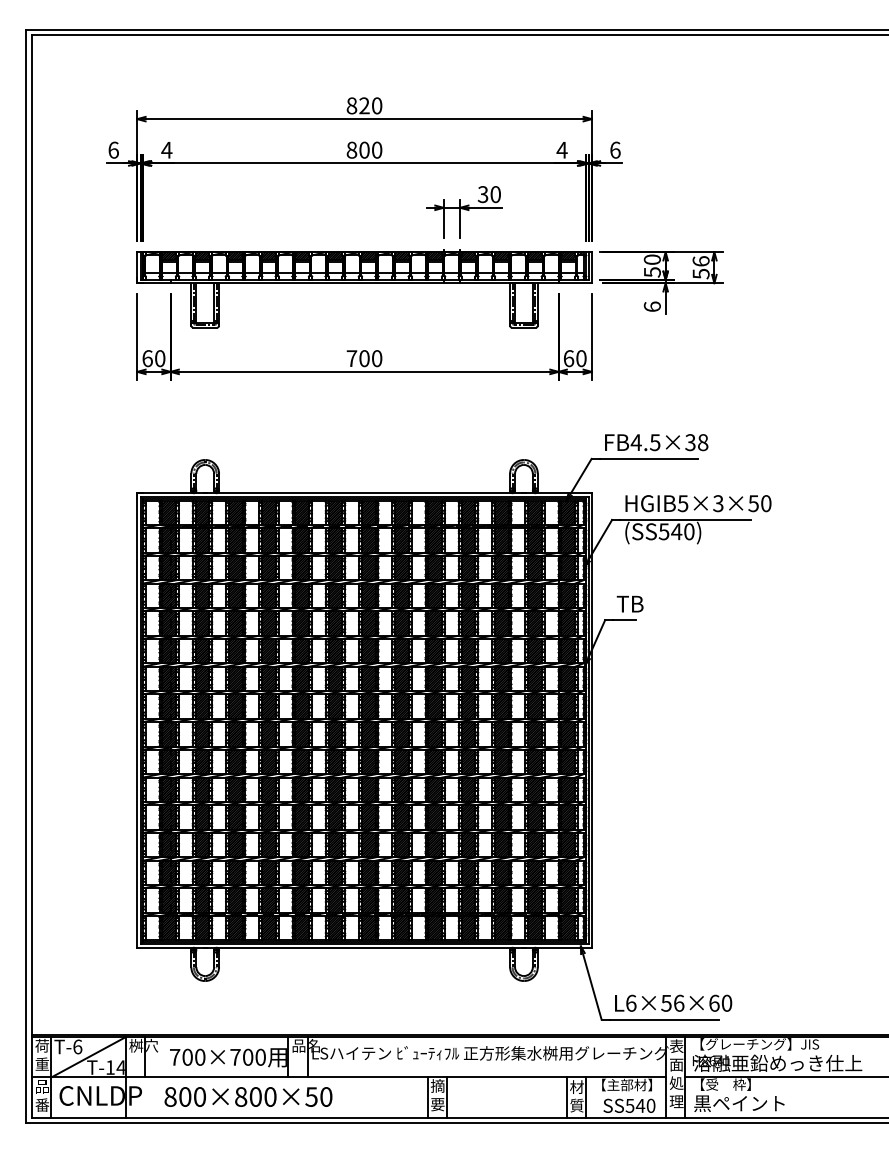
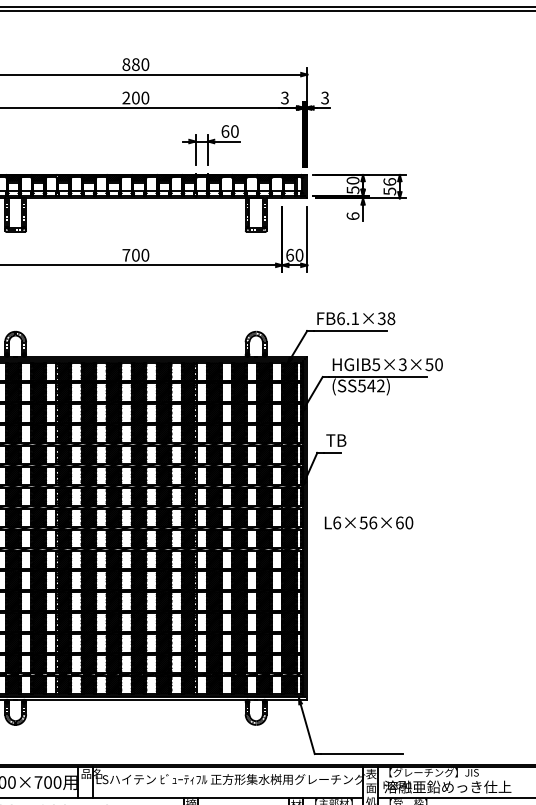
text: (364, 105) -> (135, 64), 820 -> 880
text: (351, 149) -> (126, 97), 800 -> 200
text: (561, 149) -> (284, 97), 4 -> 3
text: (615, 149) -> (325, 97), 6 -> 3
text: (482, 194) -> (224, 131), 30 -> 60
text: (645, 442) -> (347, 318), FB4.5×38 -> FB6.1×38
text: (689, 531) -> (381, 385), (SS540) -> (SS542)
text: (673, 1002) -> (368, 522), moved

